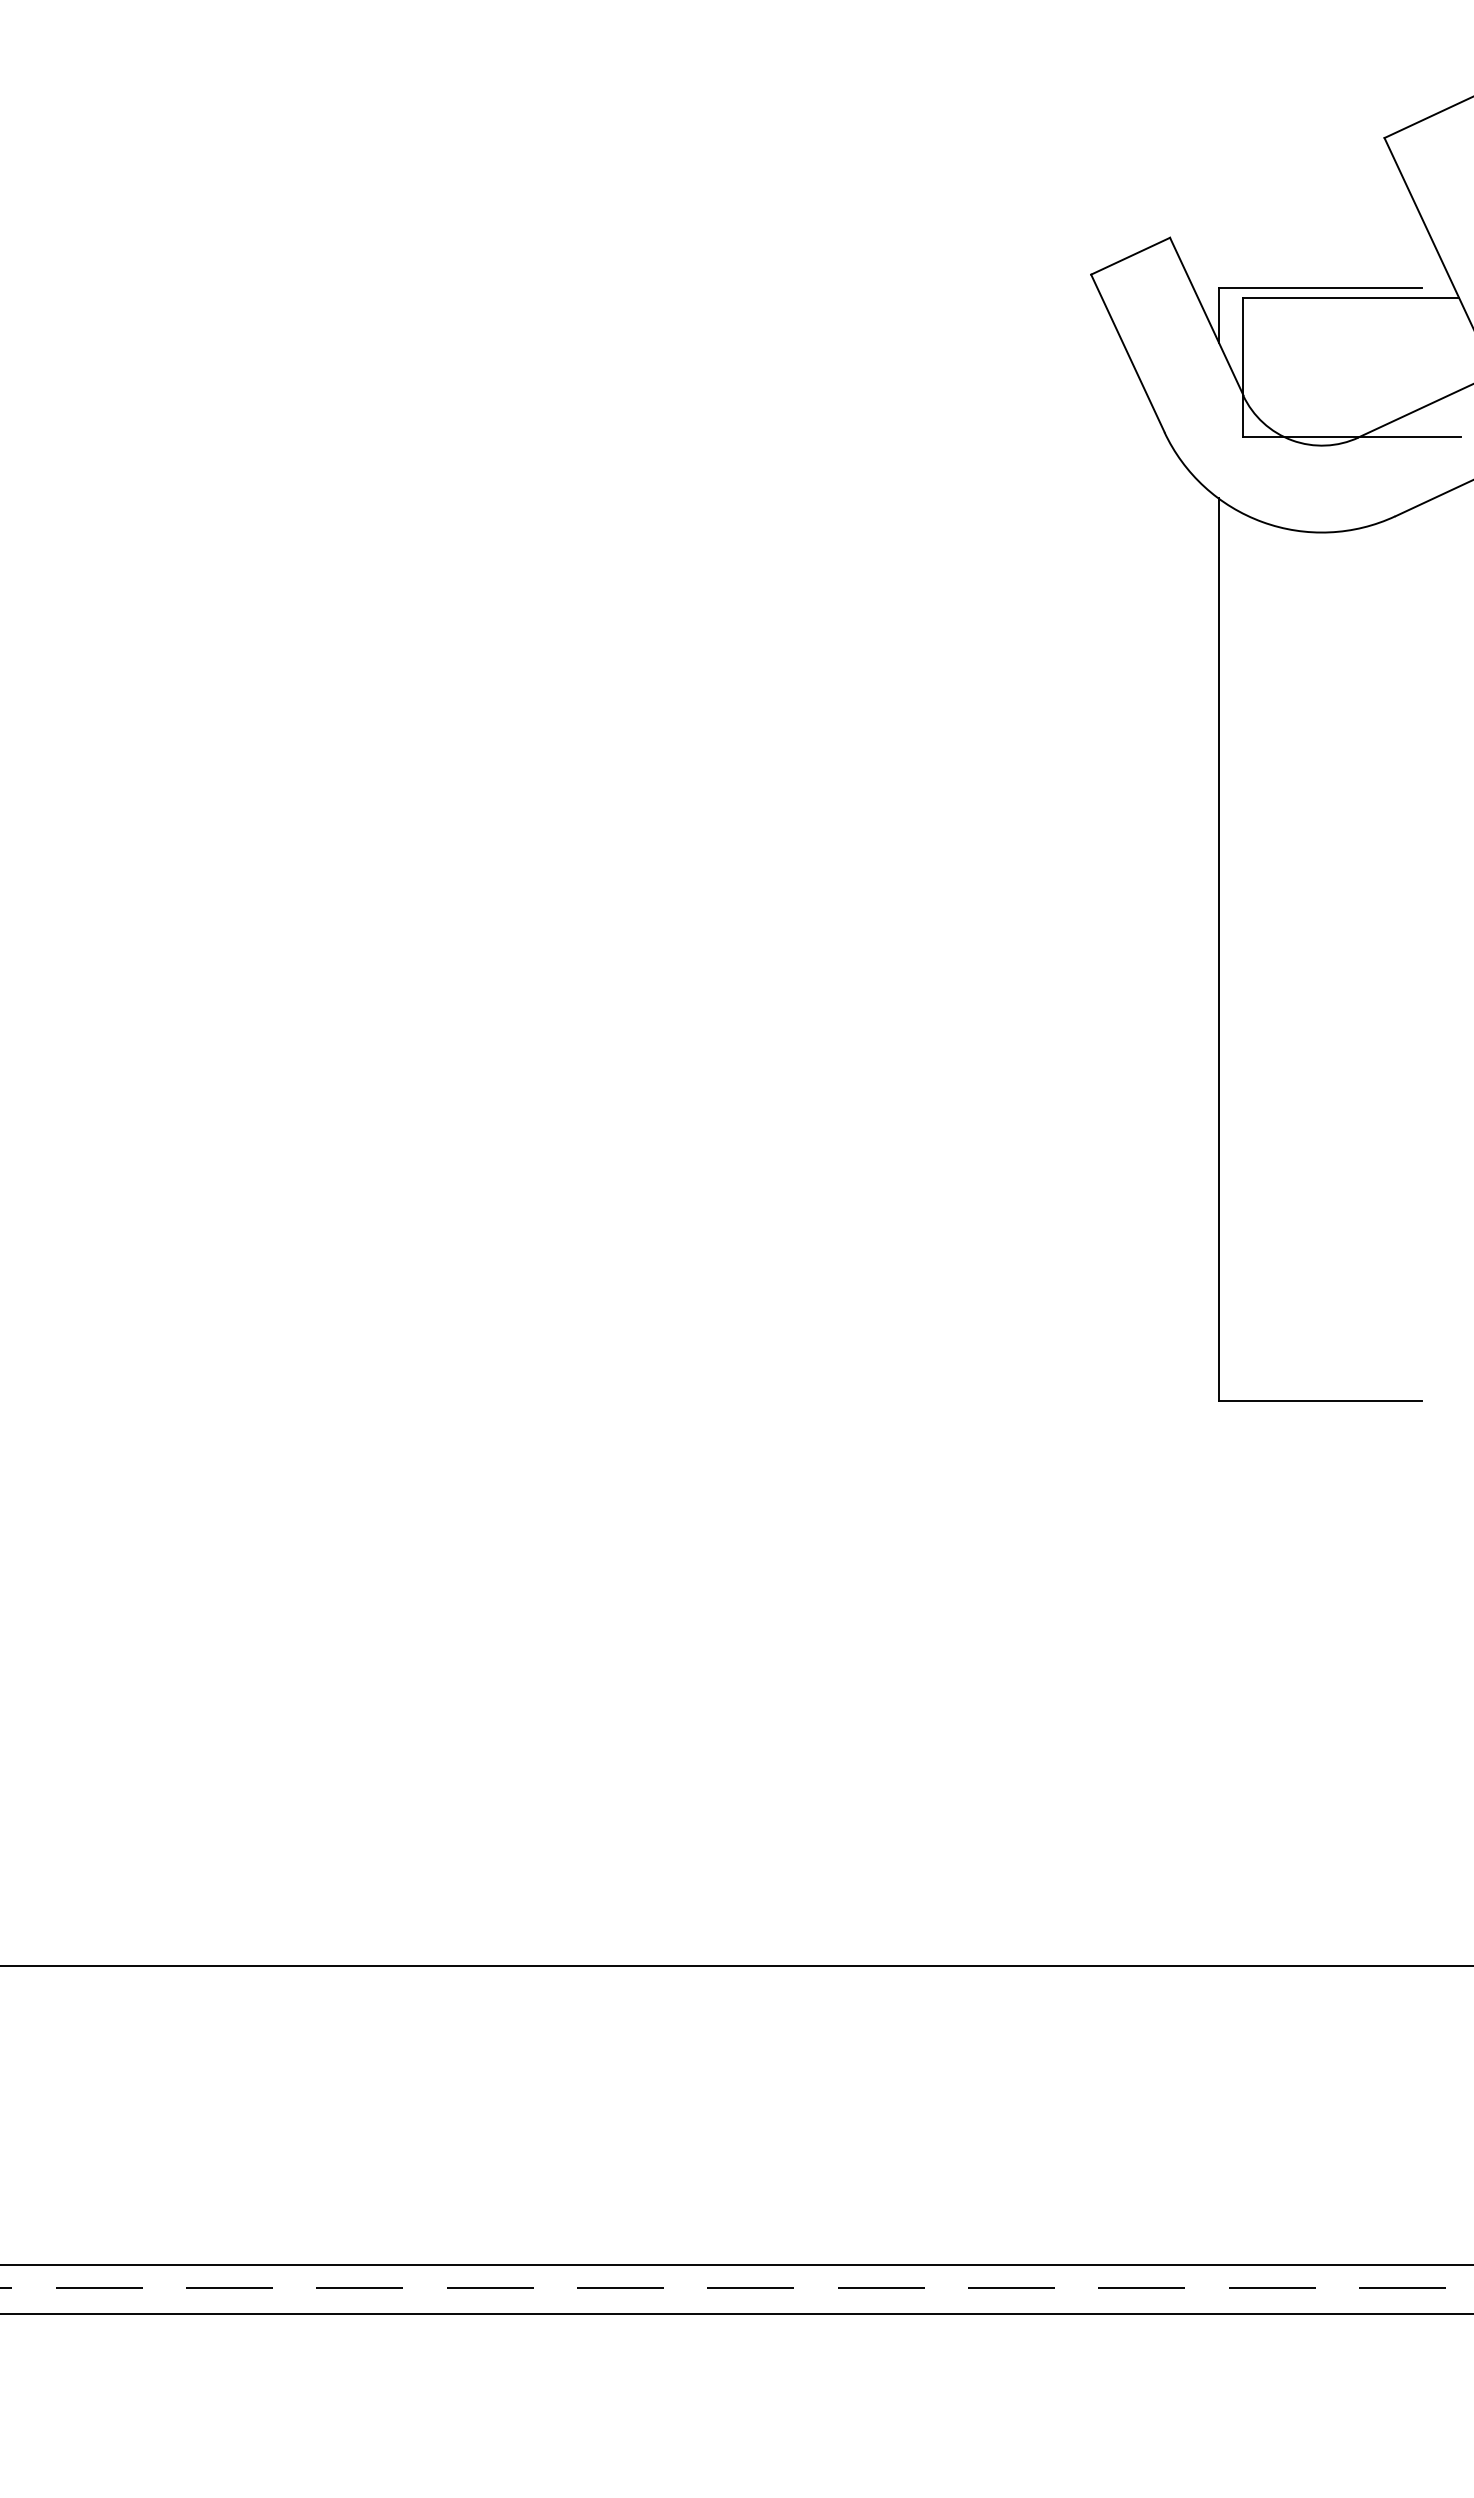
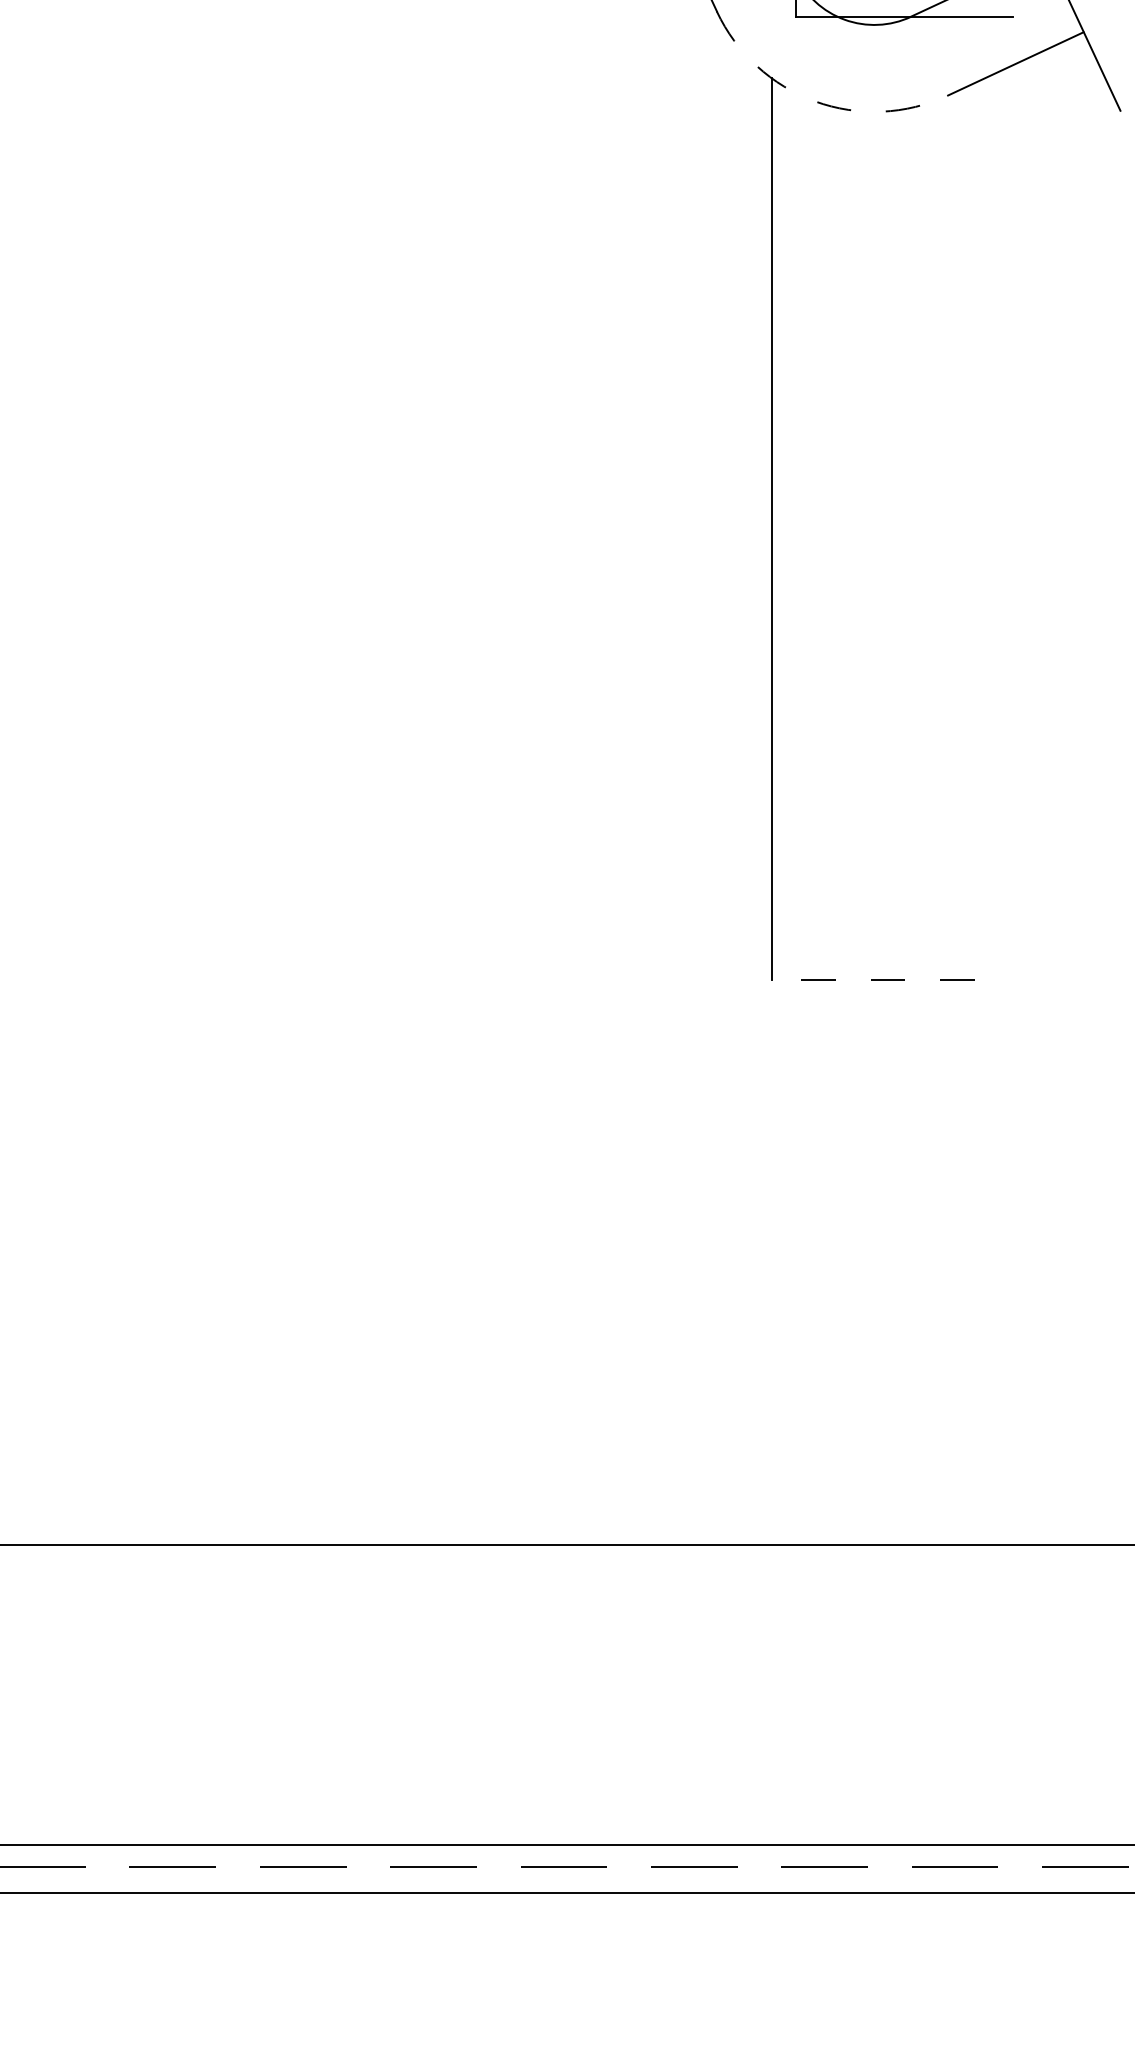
arc: (1262, 522) -> (814, 101), solid -> dashed
line: (1320, 1400) -> (872, 979), solid -> dashed

